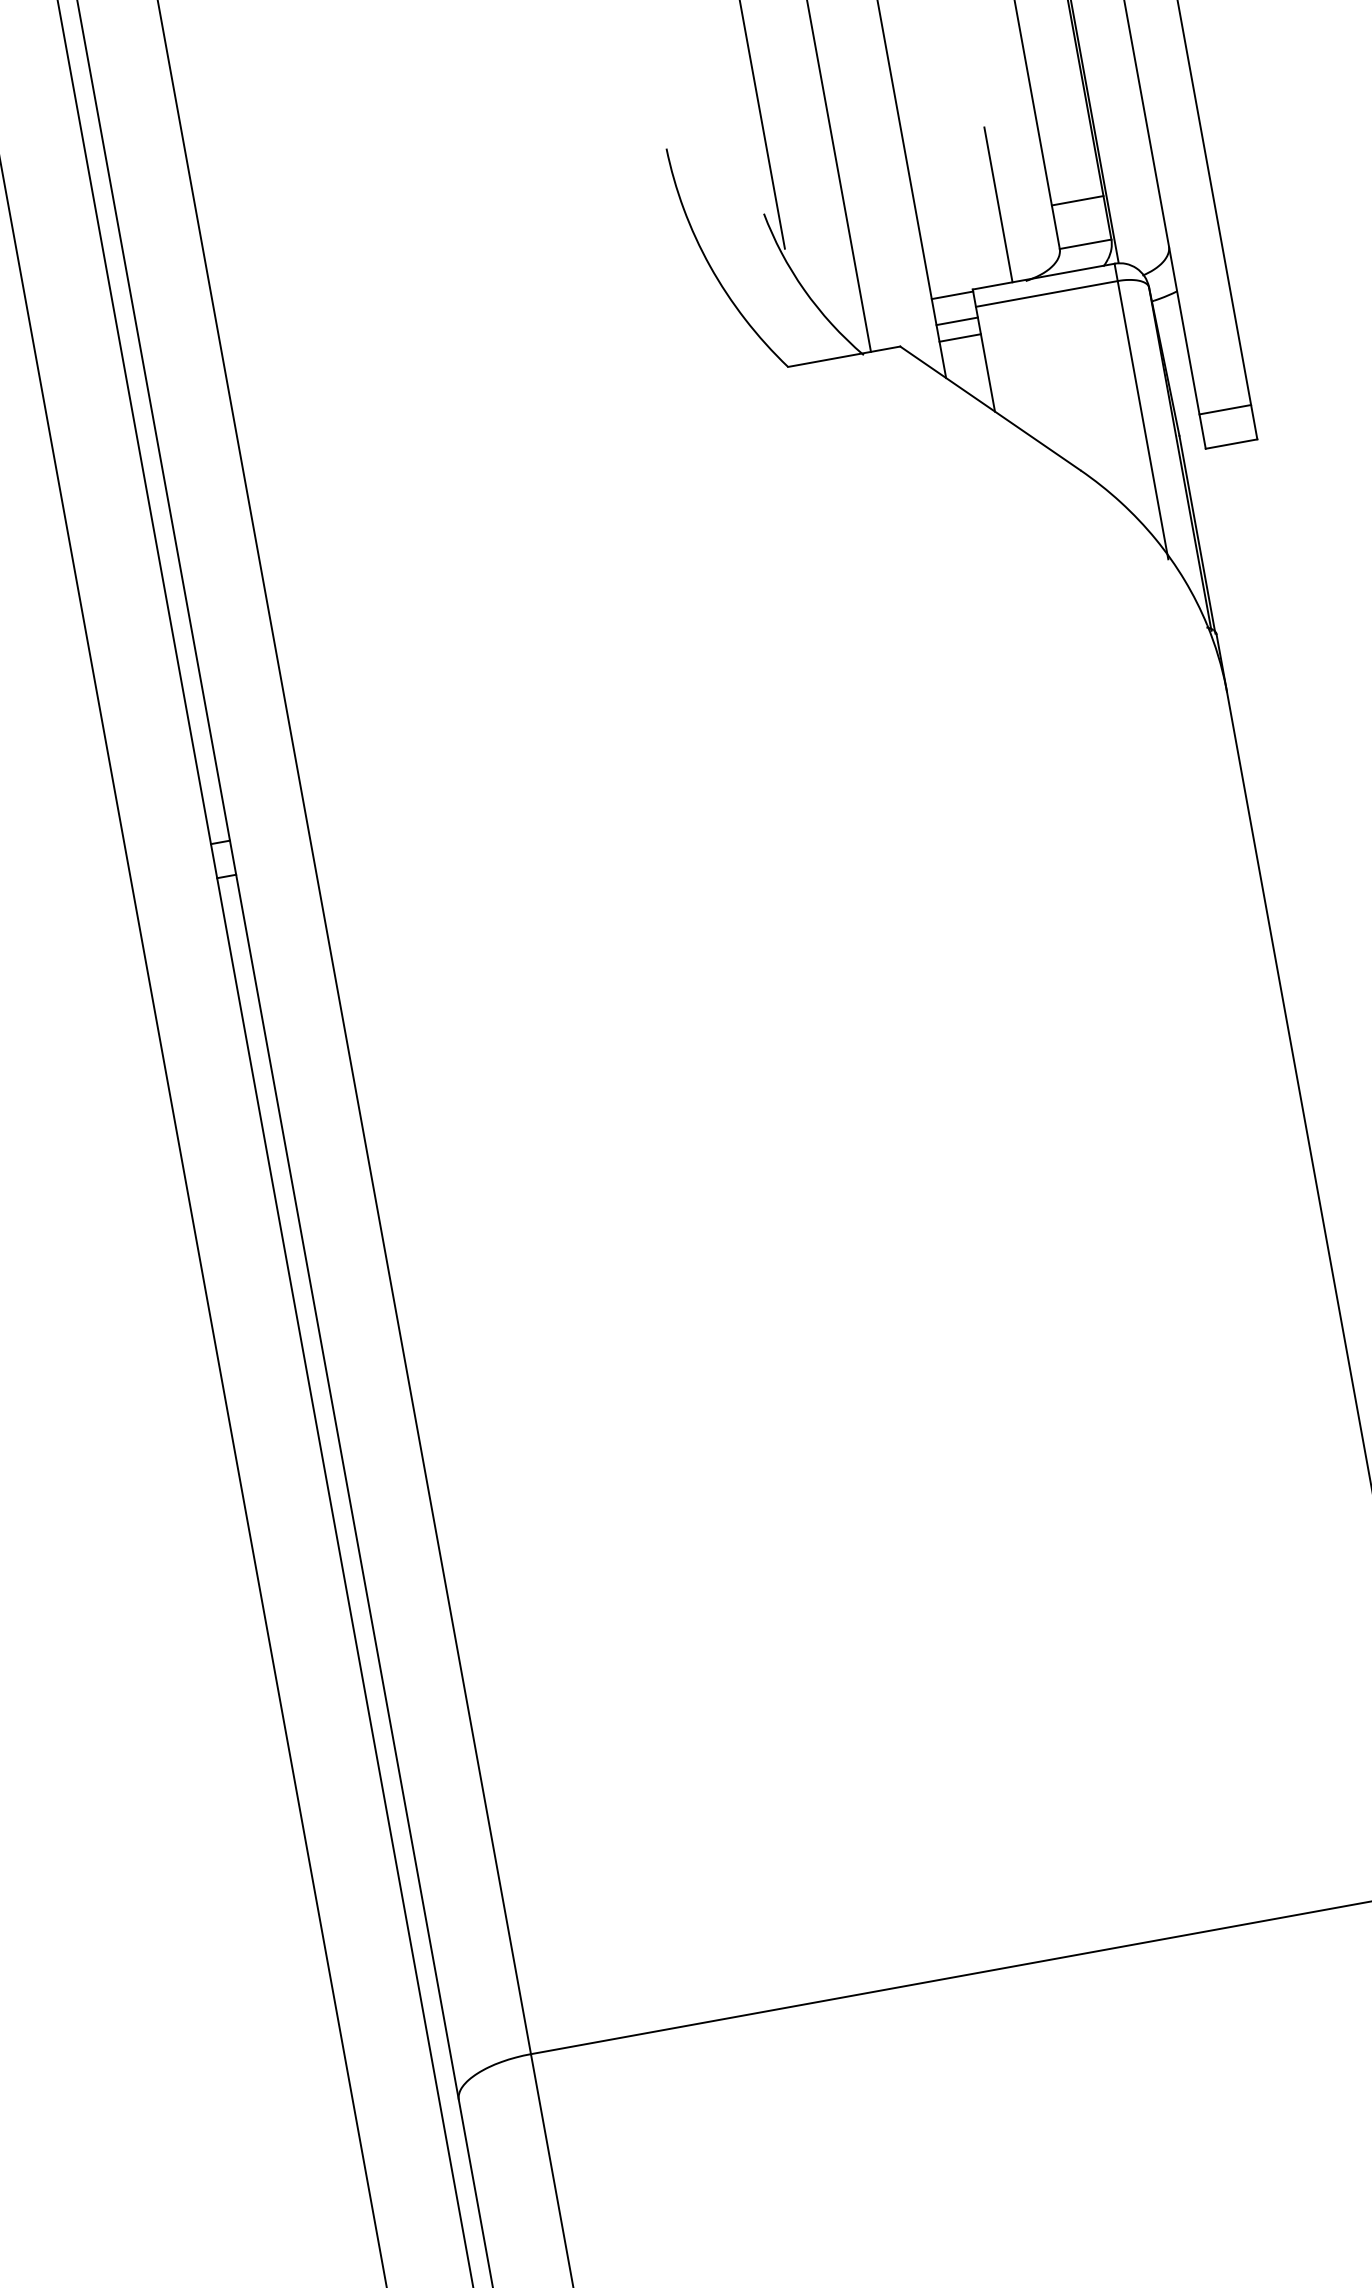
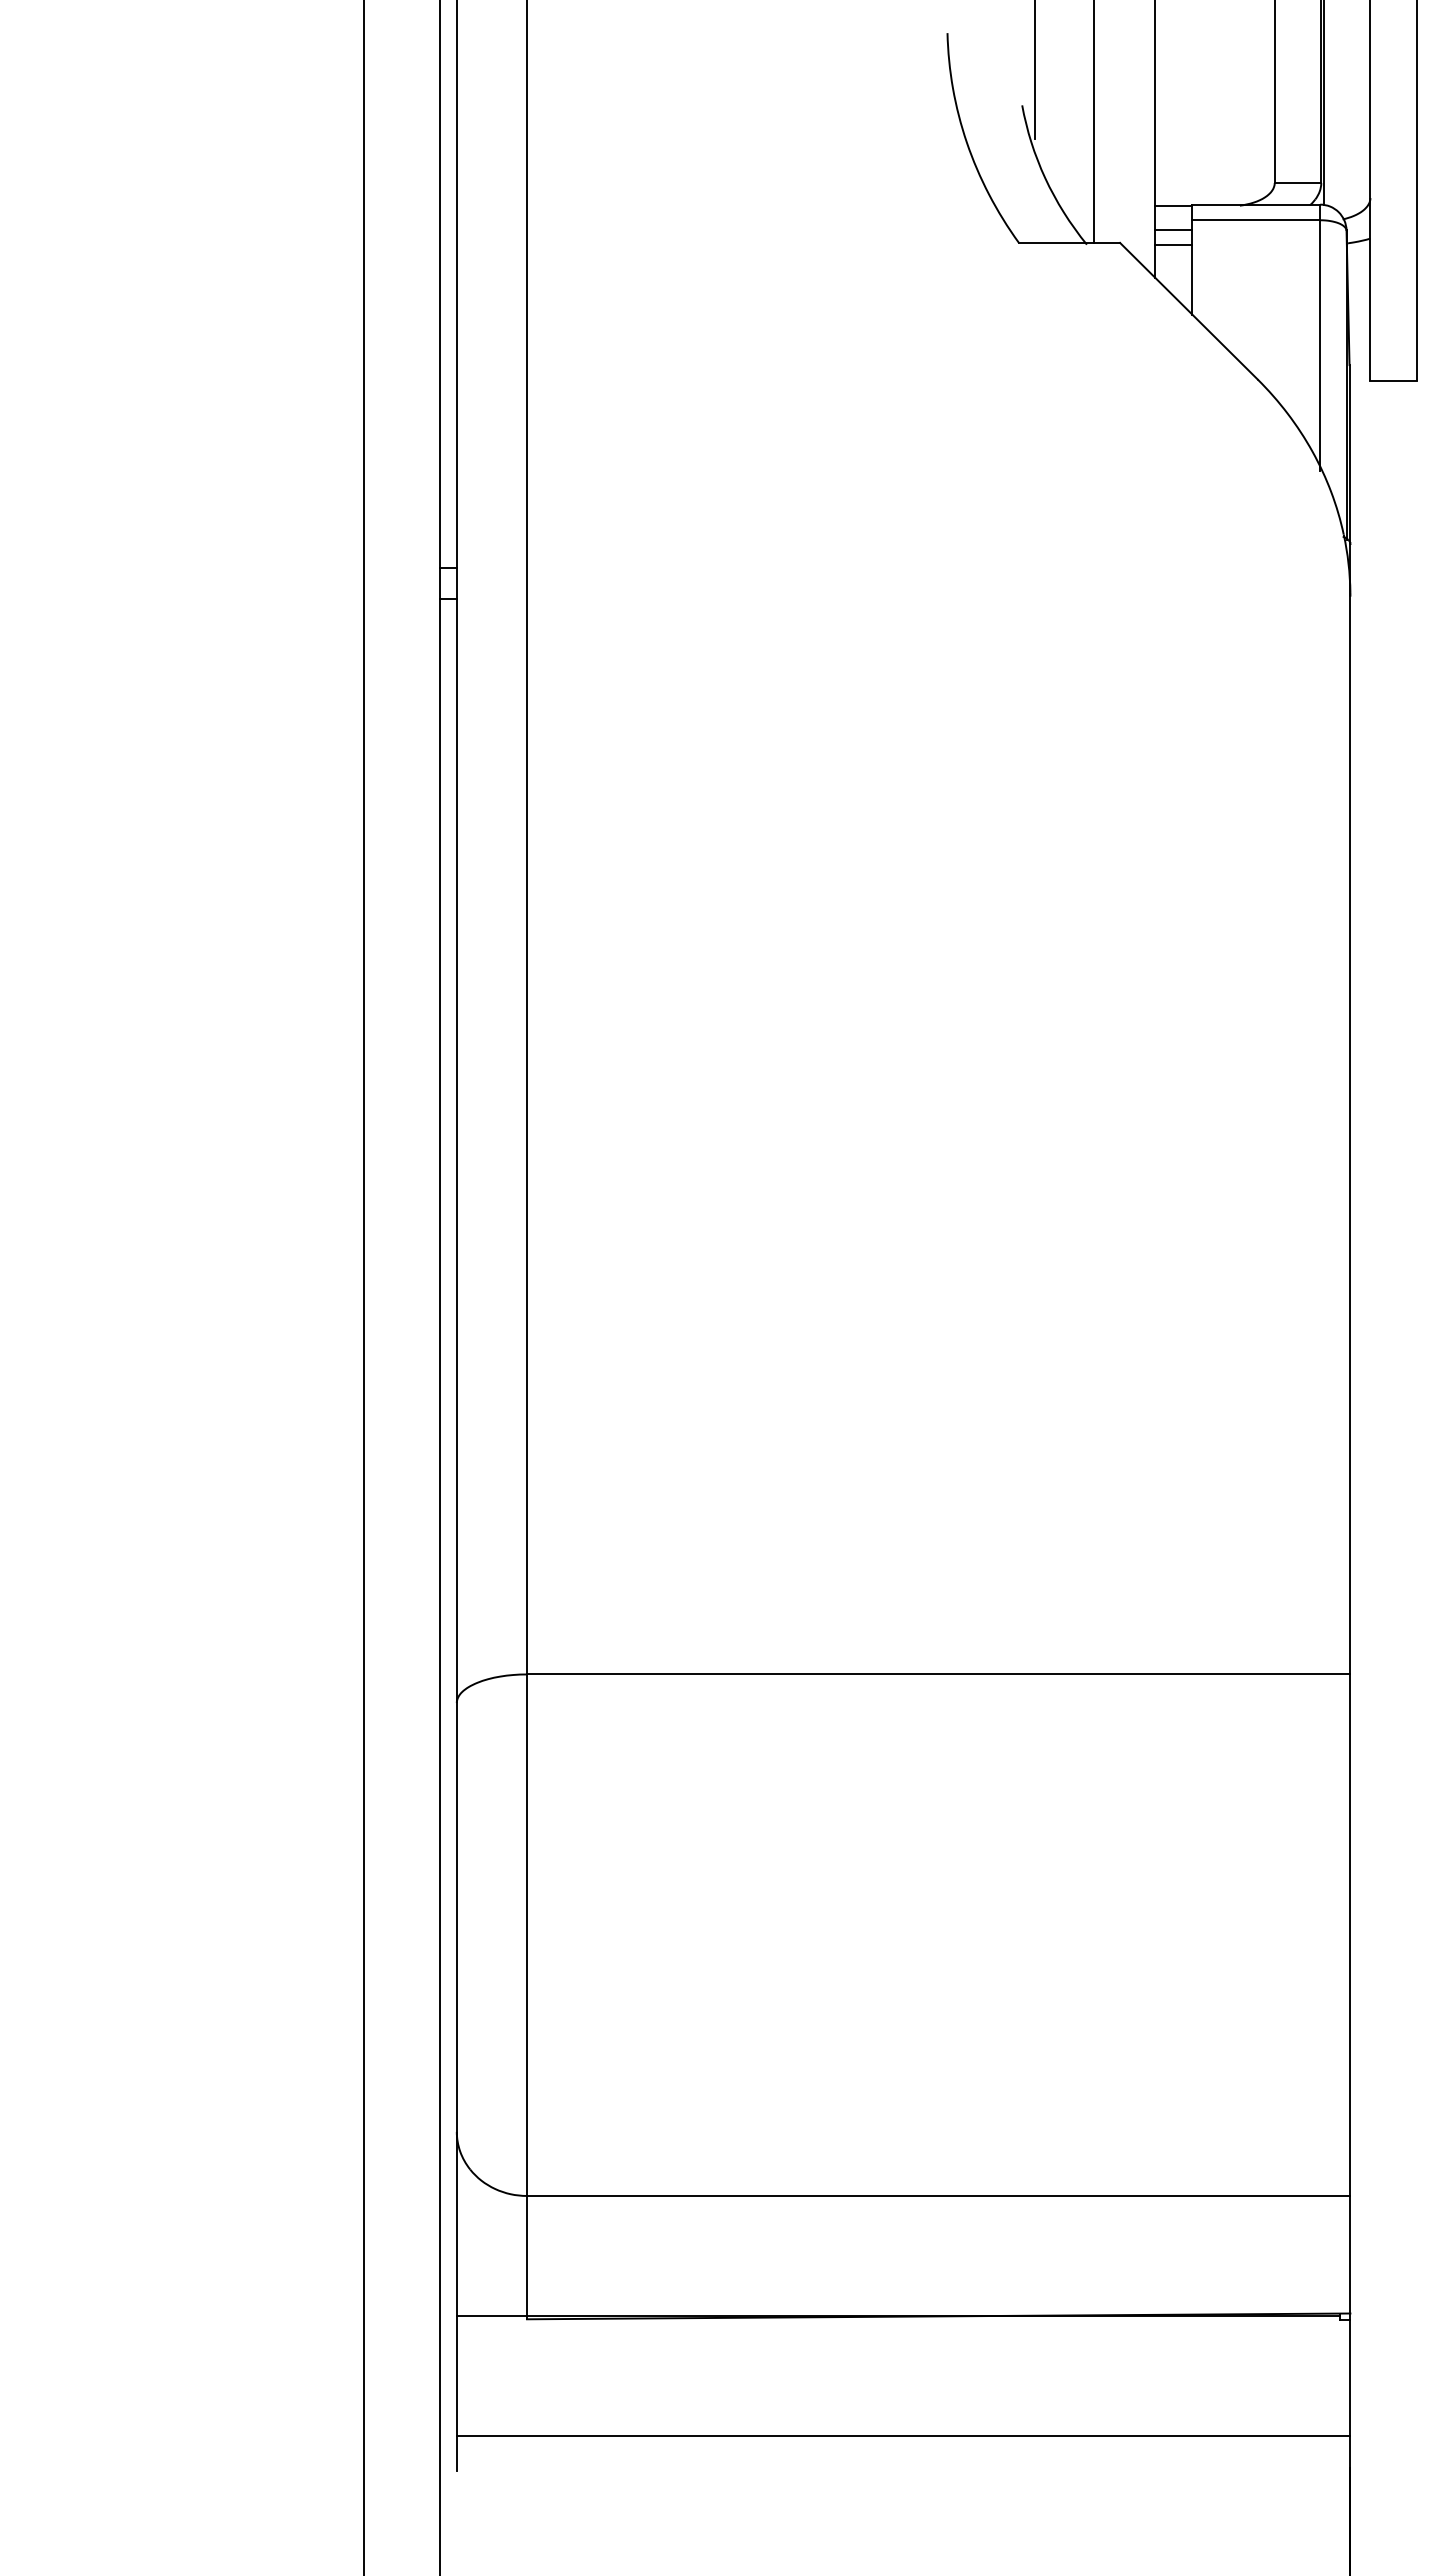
line: (1077, 200) -> (1297, 143), removed
line: (998, 204) -> (1228, 134), removed
line: (1225, 409) -> (1393, 349), removed

